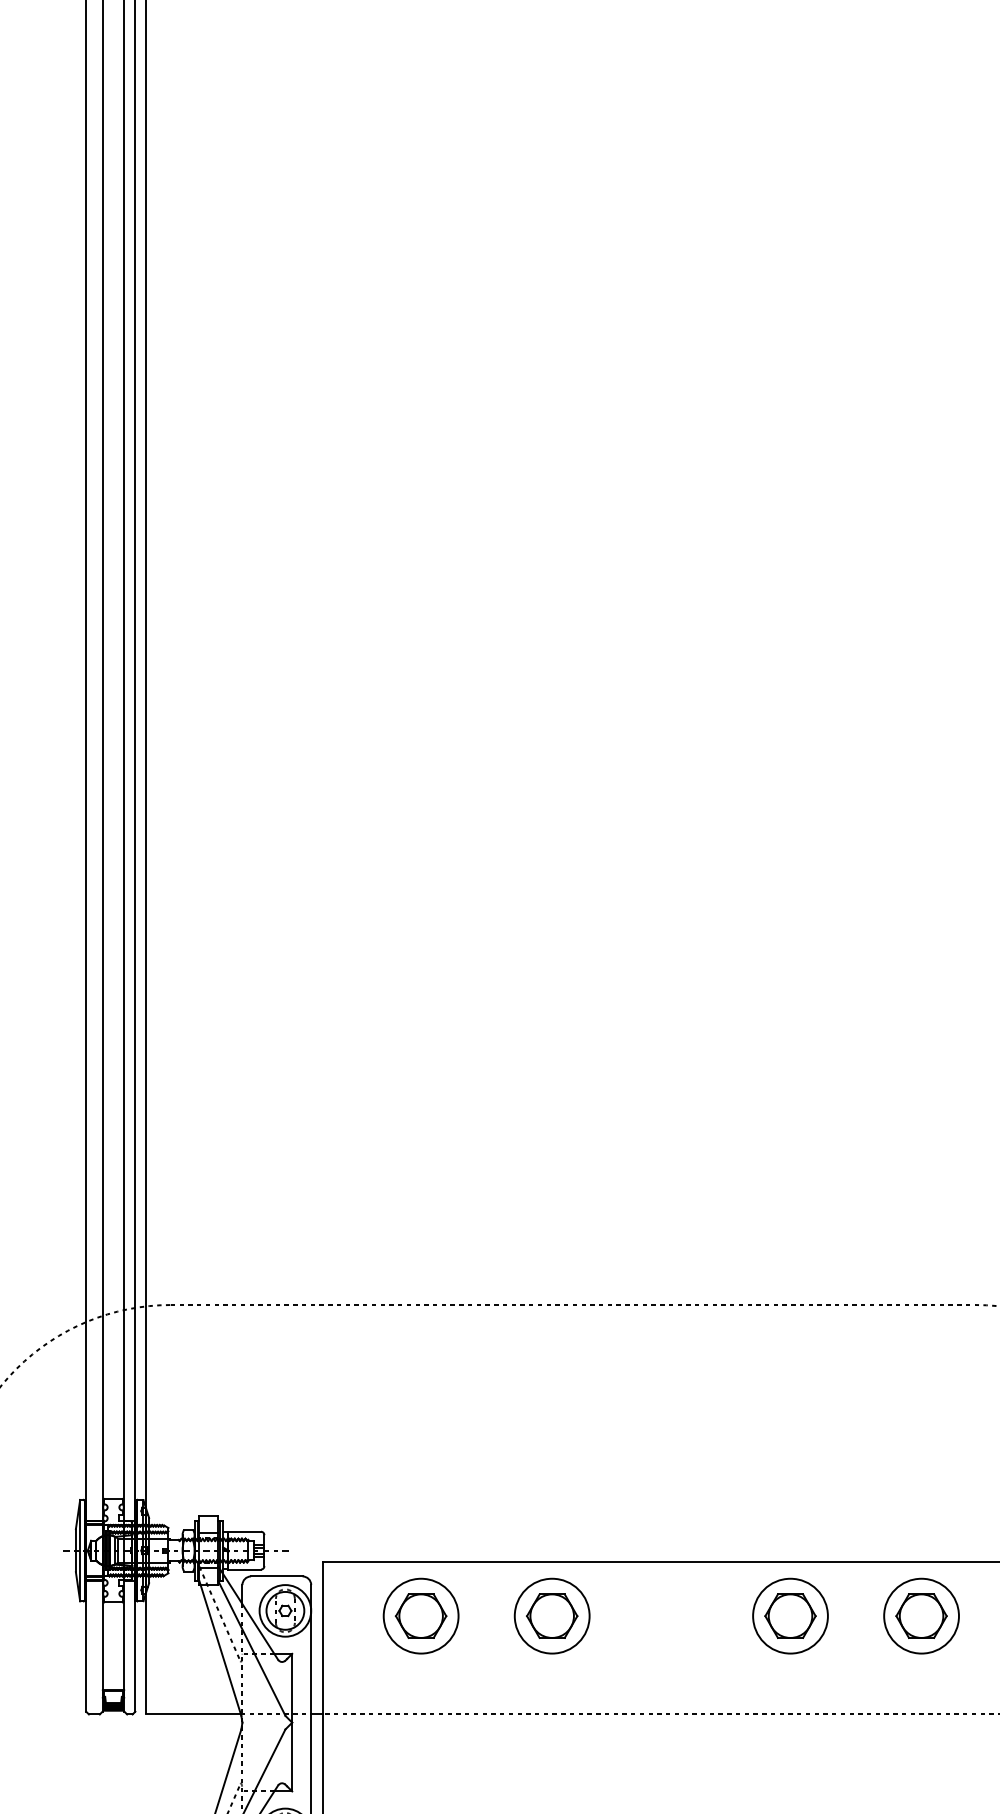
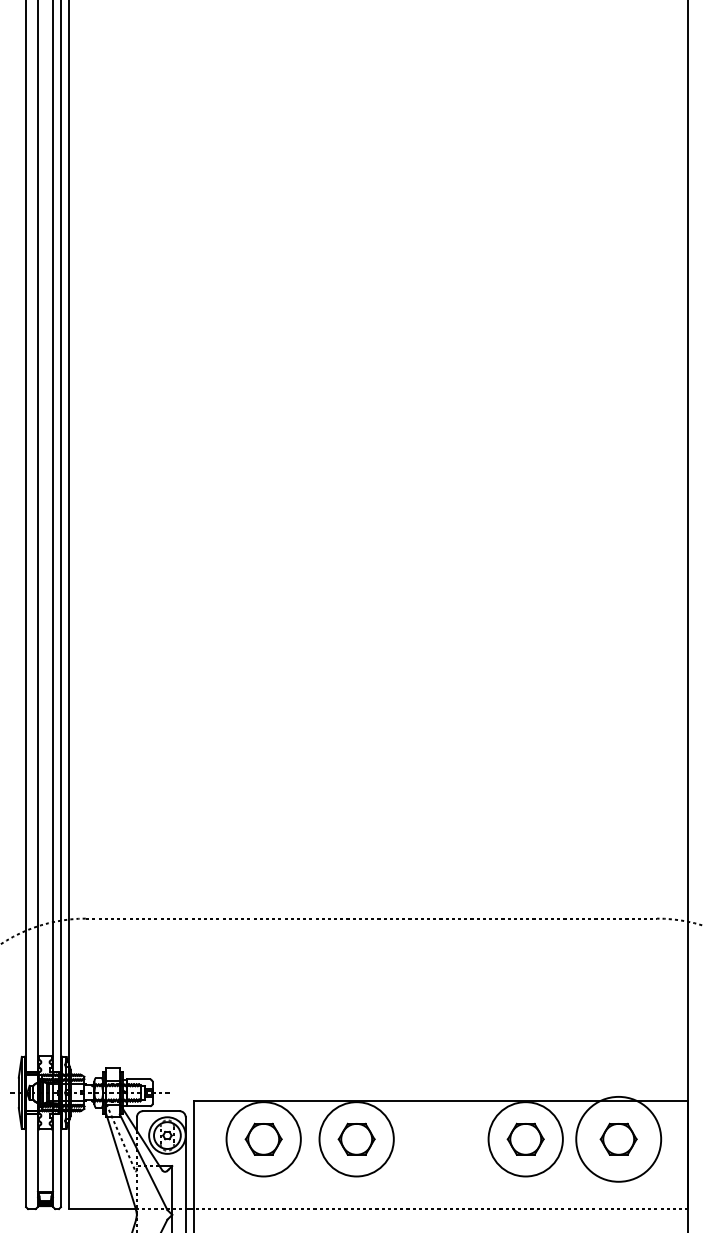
circle: (420, 1615) -> (263, 1138), size x1.4
circle: (551, 1615) -> (356, 1138), size x1.4
circle: (790, 1615) -> (525, 1138), size x1.4
circle: (921, 1615) -> (618, 1138), size x1.6

